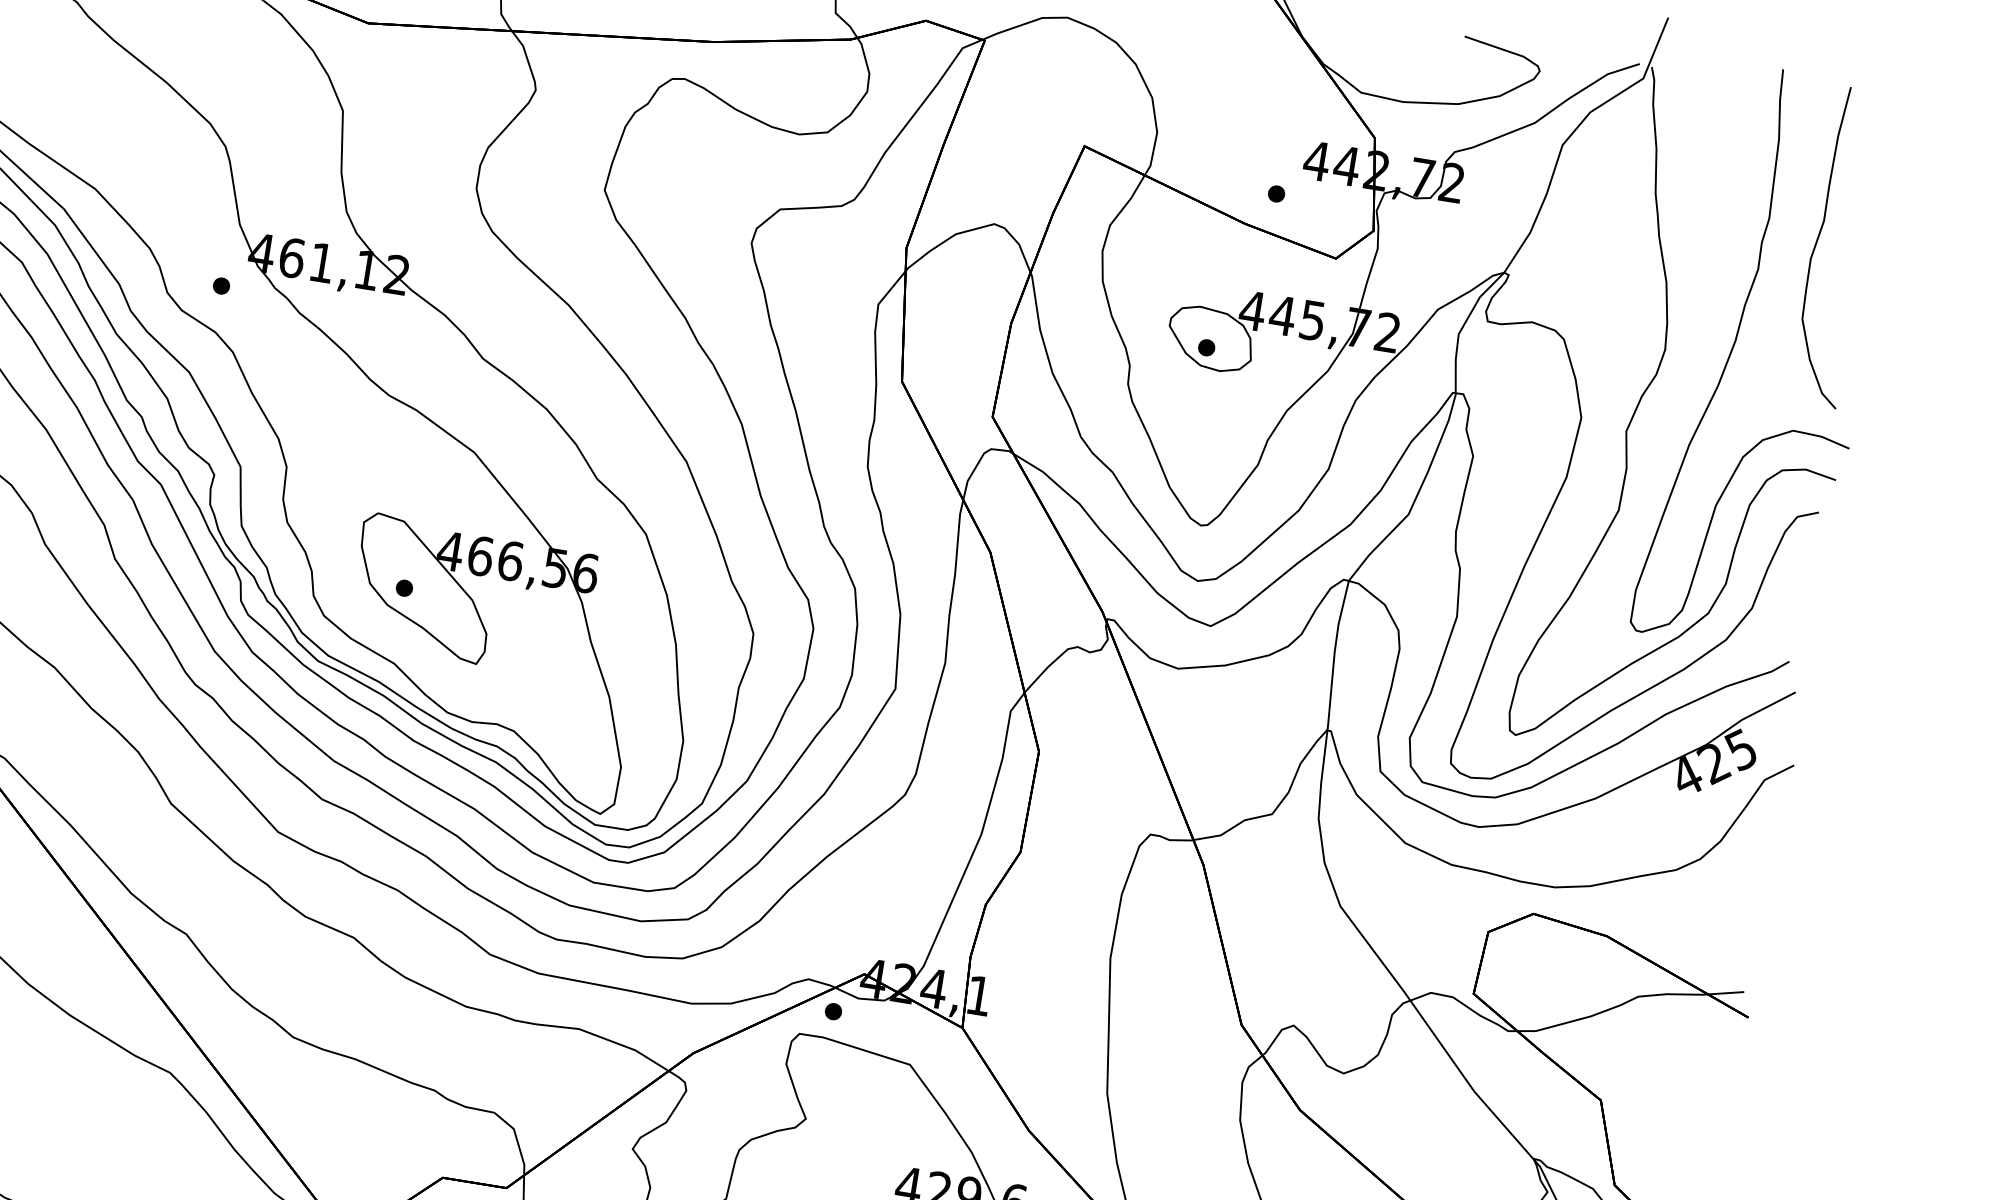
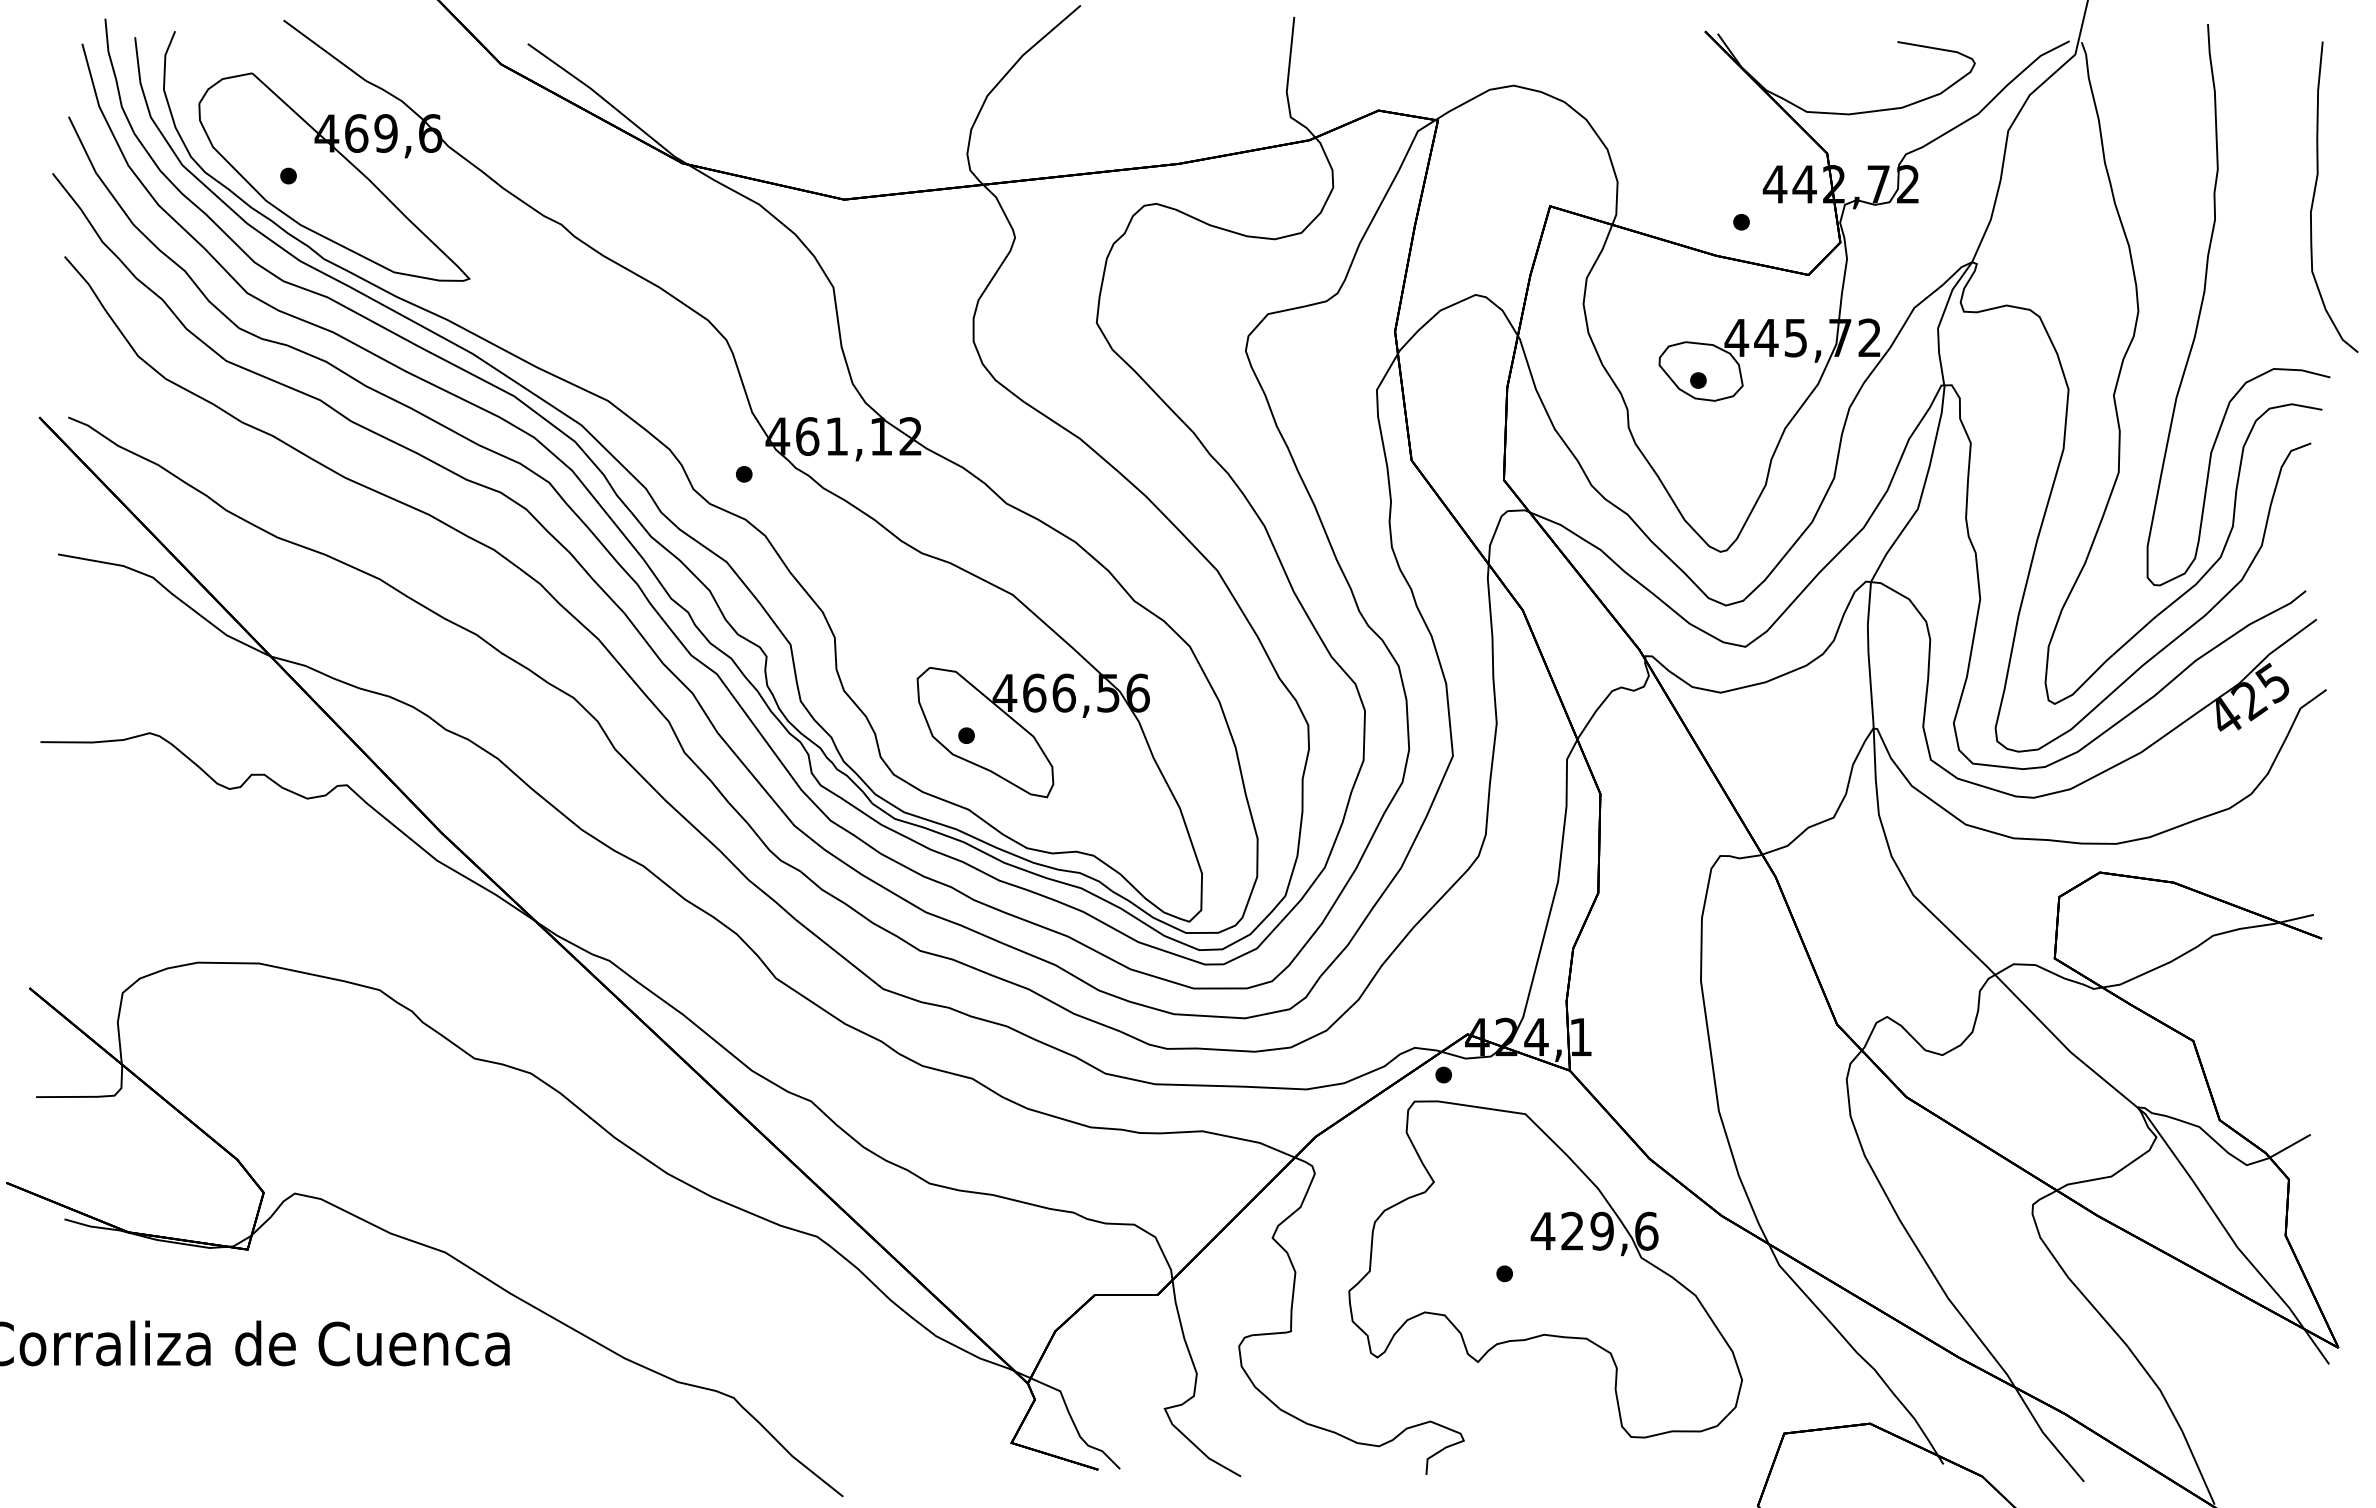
curve: (1818, 240) -> (2315, 193), moved

